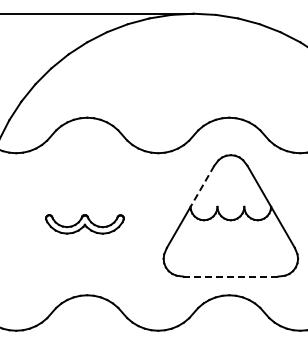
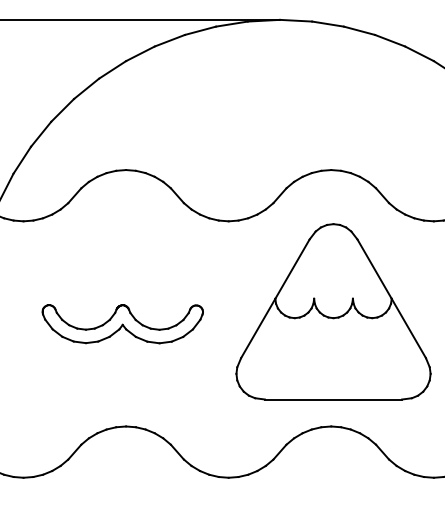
line: (202, 186) -> (292, 269), dashed -> solid
part: (84, 224) -> (122, 324), size x1.43
line: (231, 276) -> (334, 399), dashed -> solid

